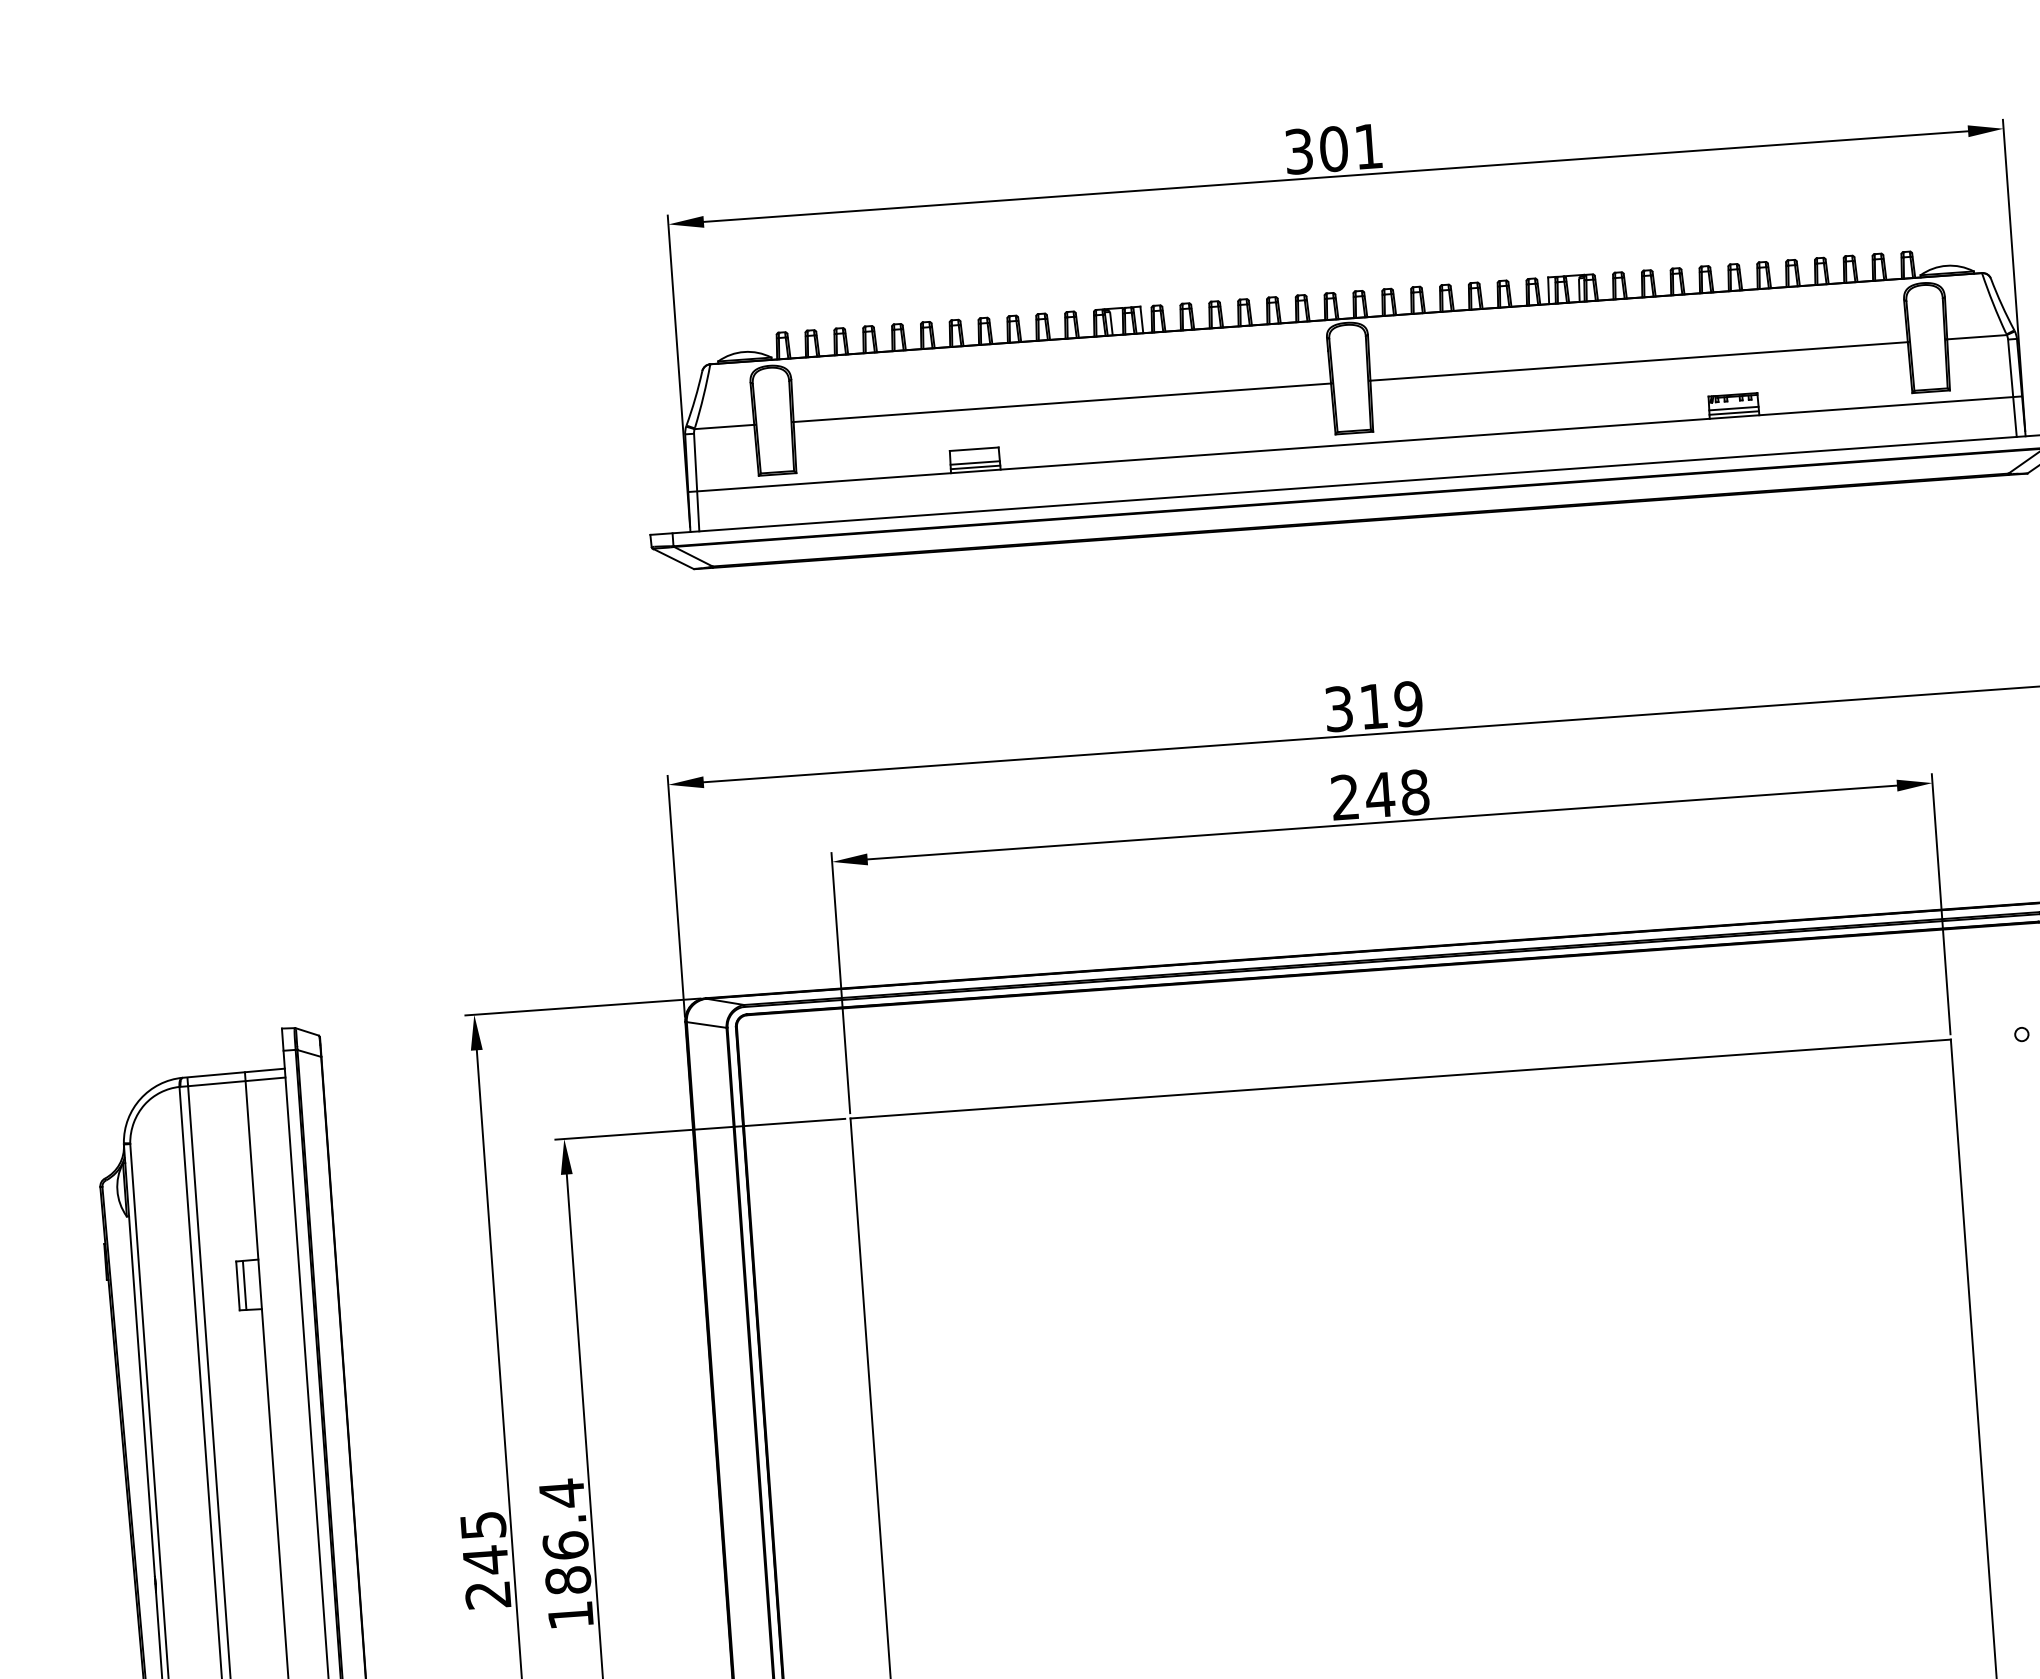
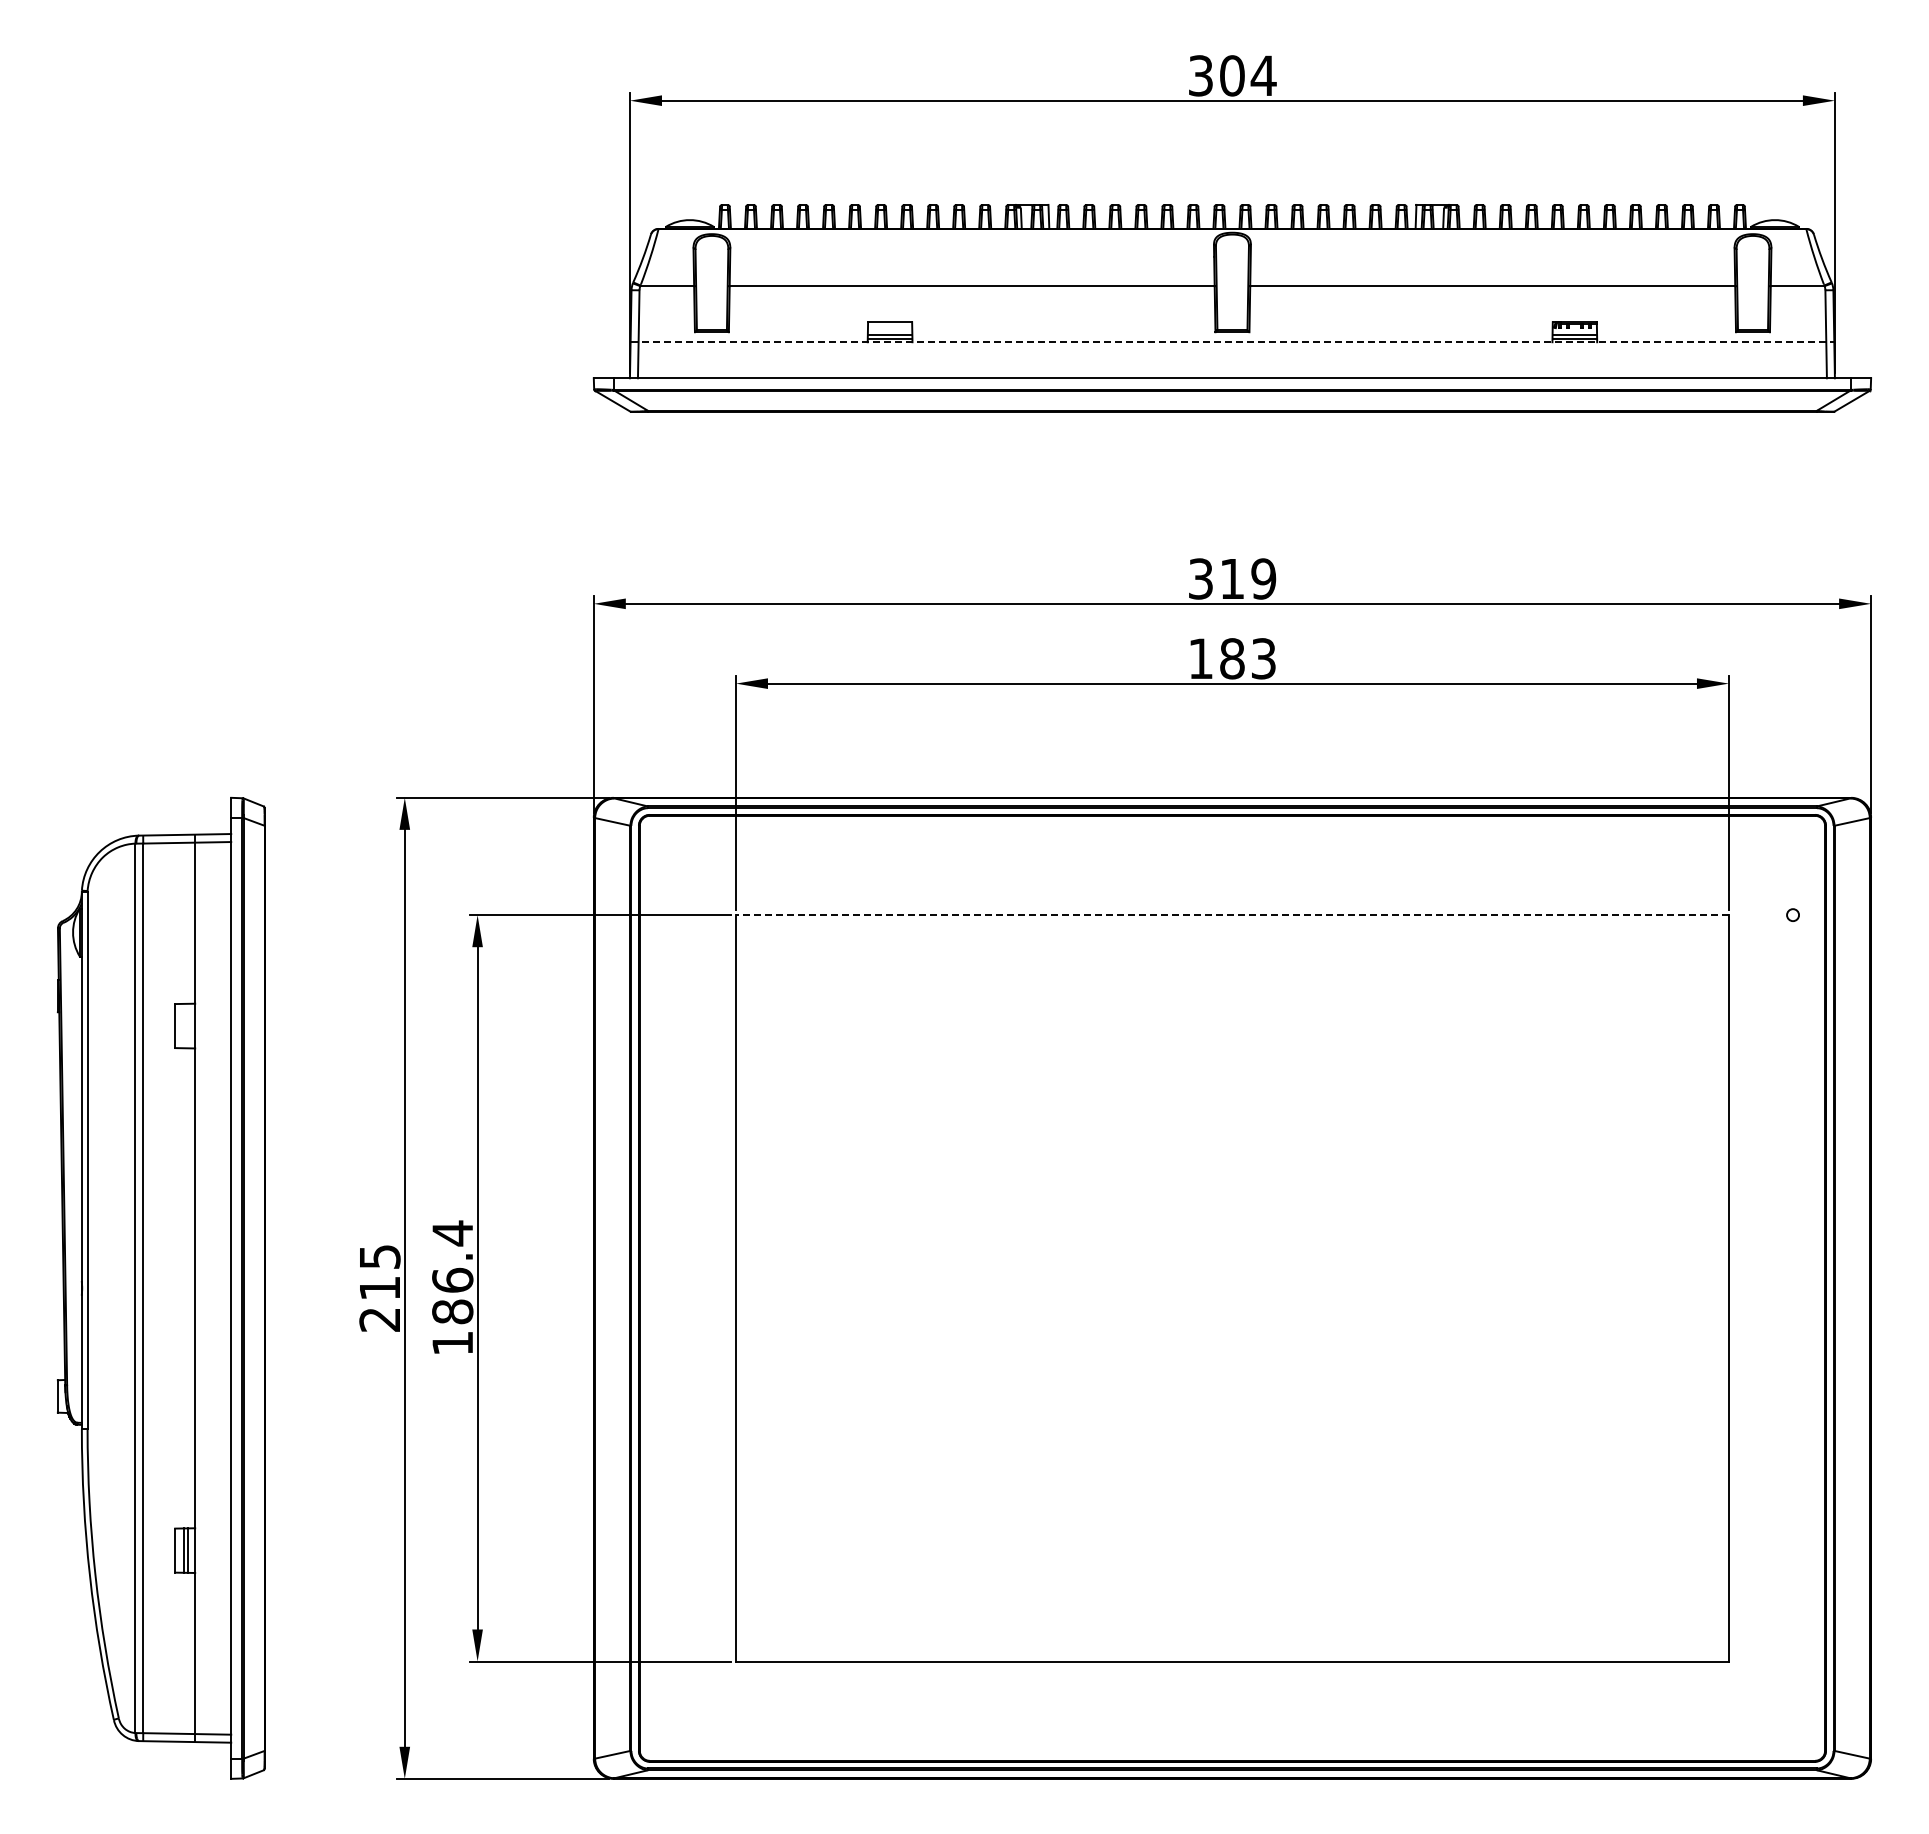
text: (1368, 146) -> (1263, 75), 301 -> 304
line: (1355, 444) -> (1232, 342), solid -> dashed
text: (1380, 794) -> (1232, 658), 248 -> 183
line: (1400, 1079) -> (1232, 915), solid -> dashed
line: (244, 1284) -> (181, 1025), removed
text: (485, 1560) -> (379, 1288), 245 -> 215

